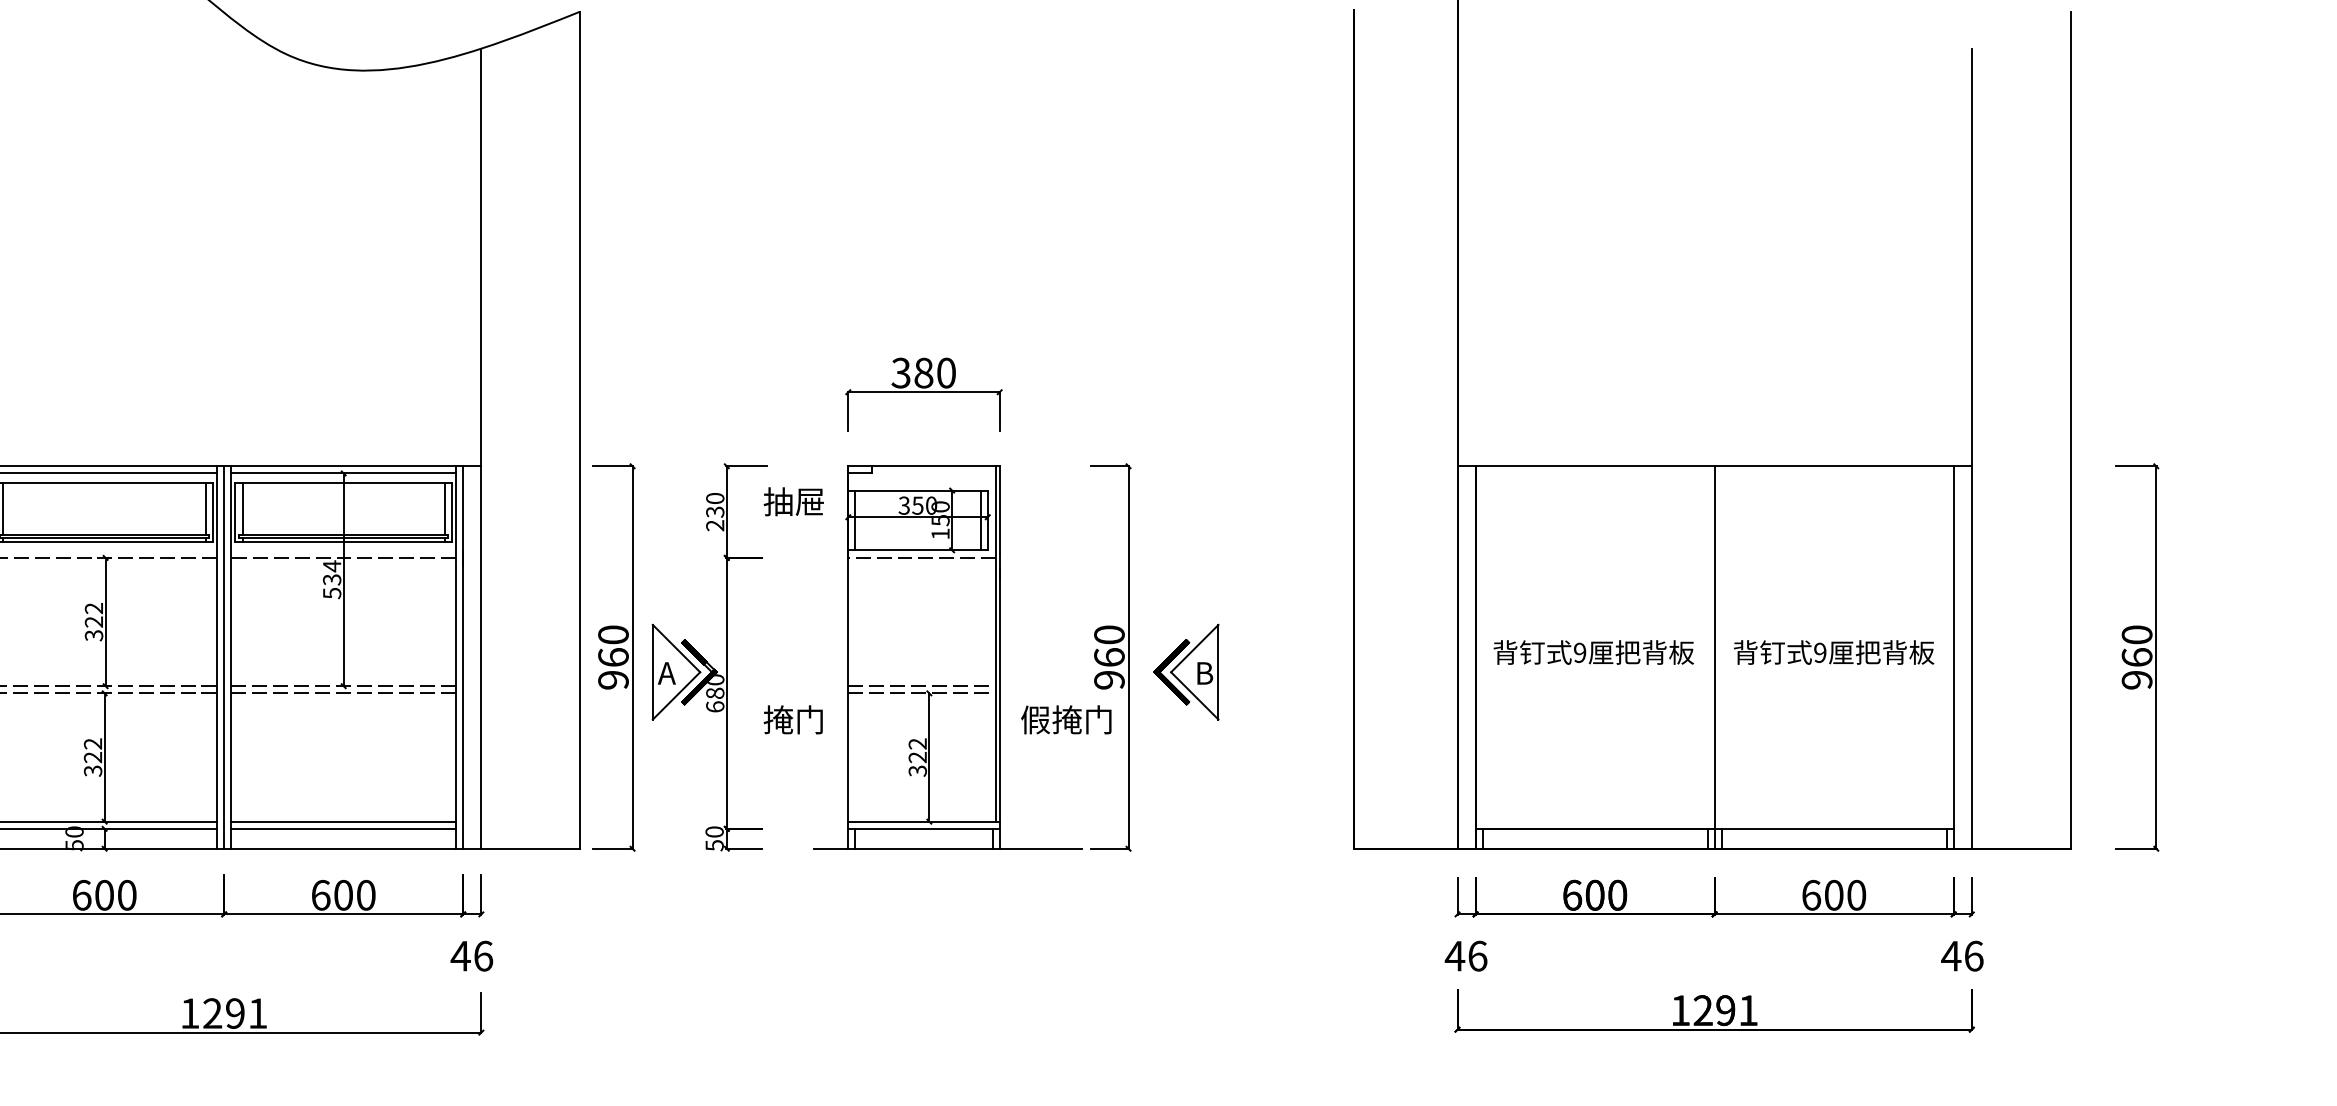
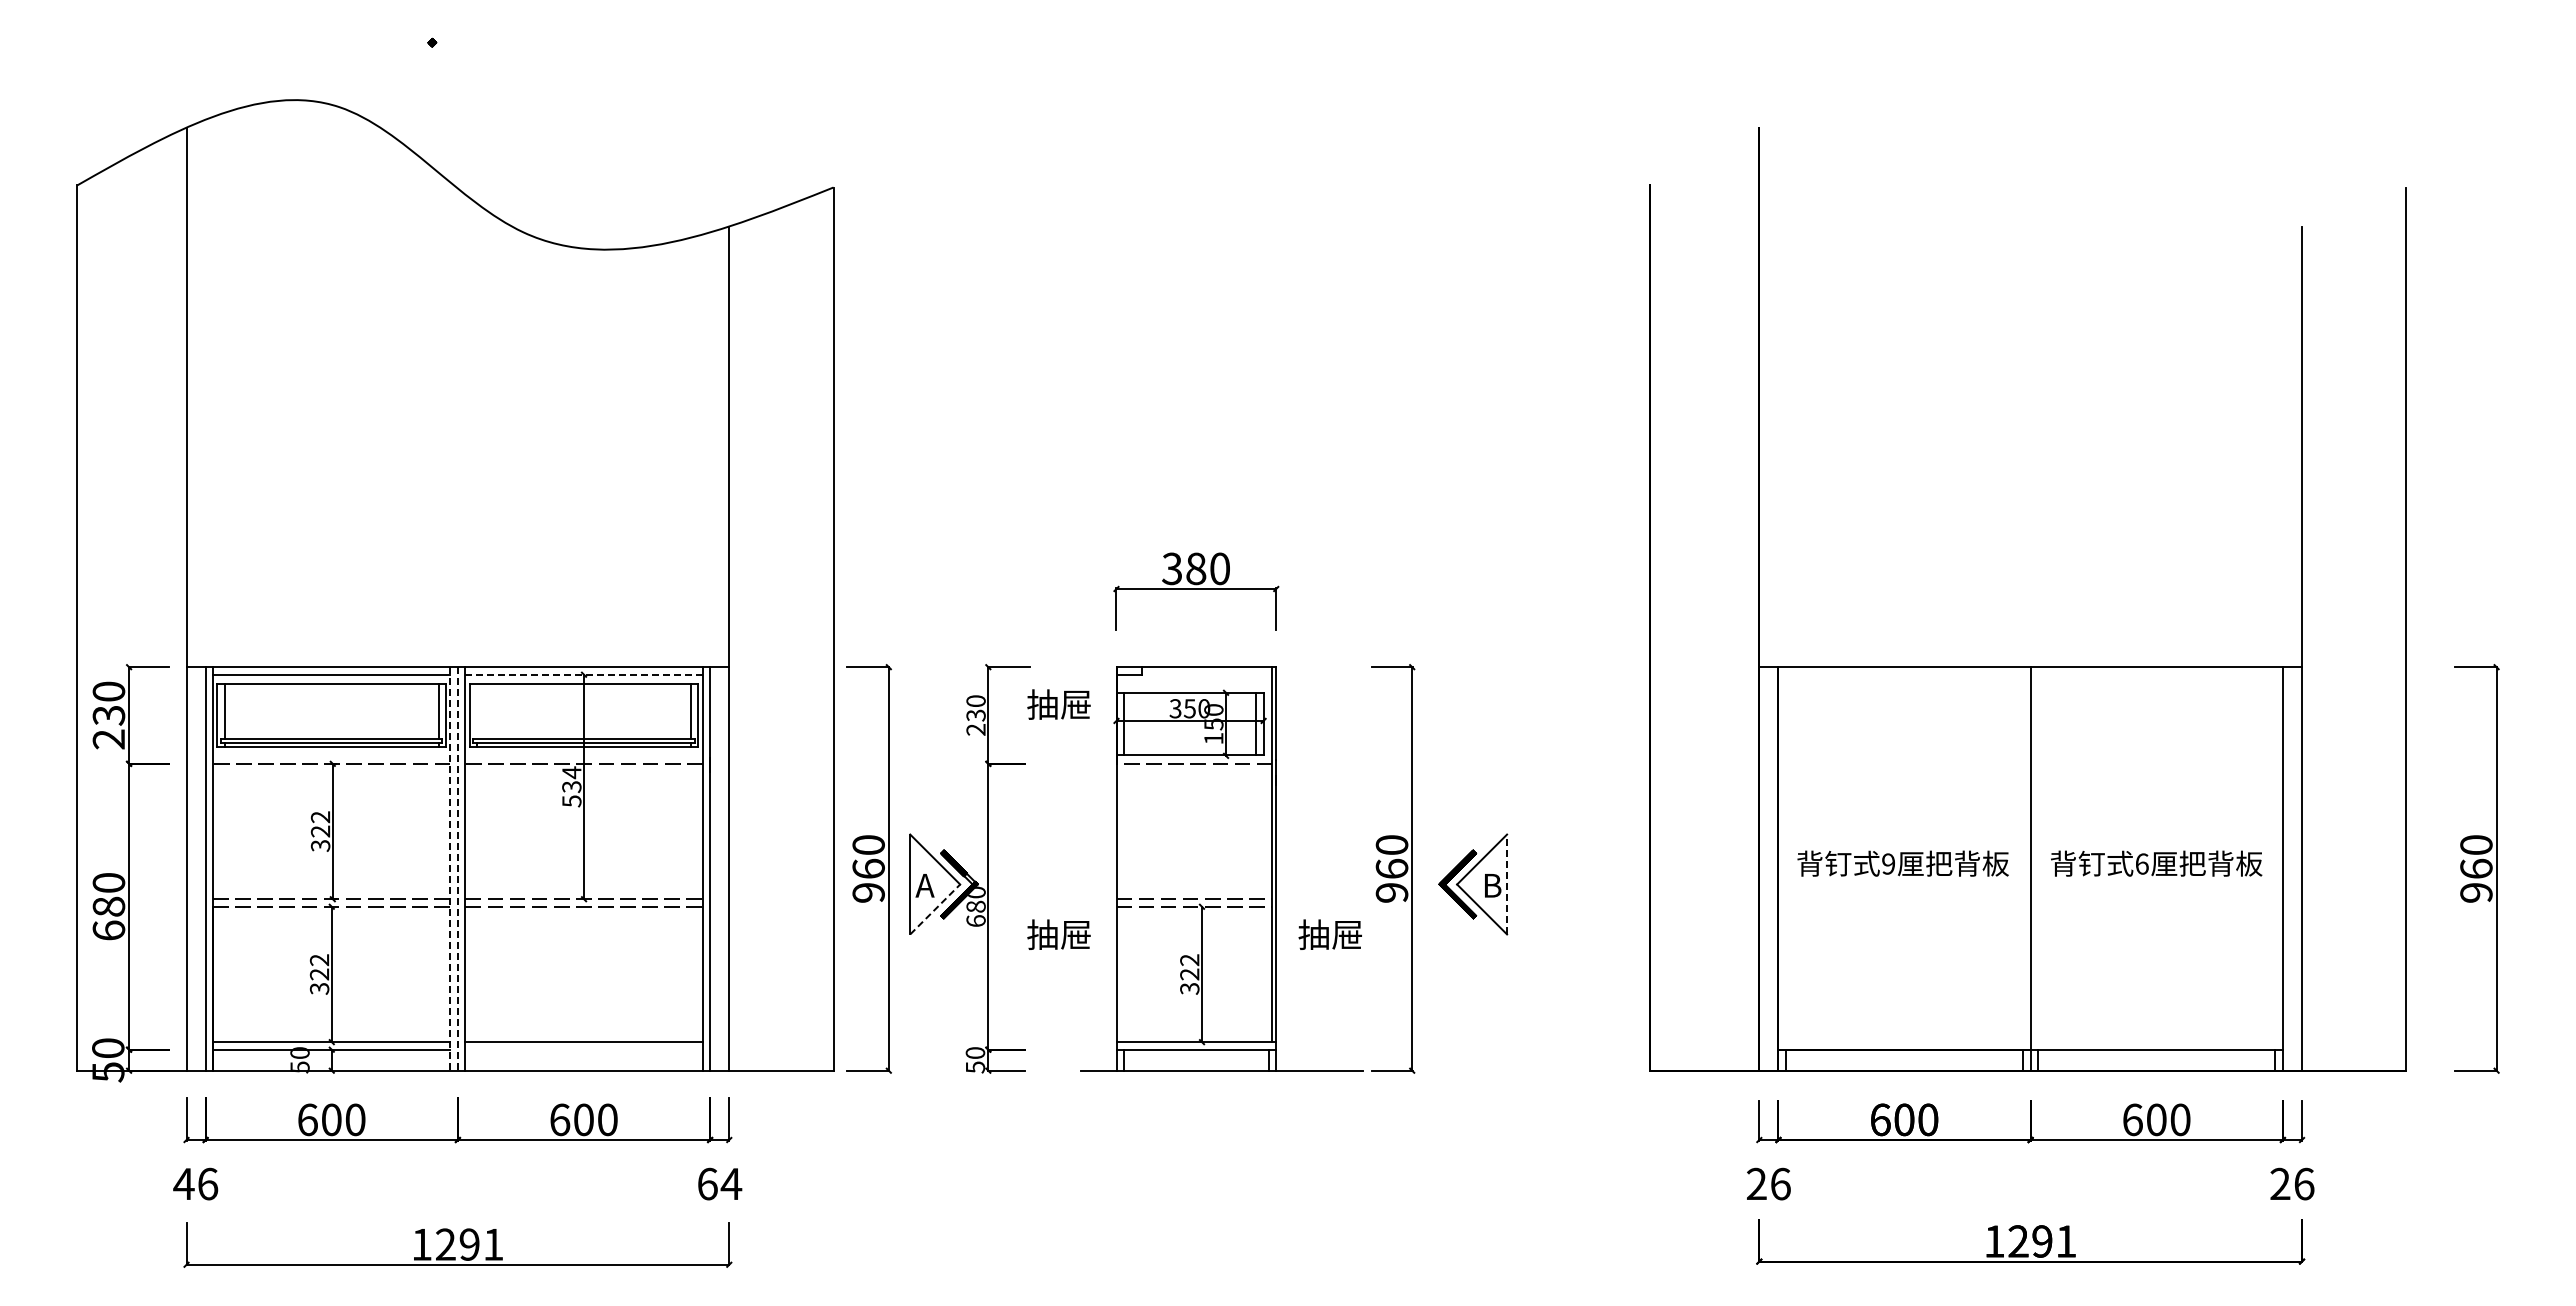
line: (344, 473) -> (584, 674), solid -> dashed
line: (242, 508) -> (477, 711), removed
text: (1819, 652) -> (2141, 863), 9 -> 6
line: (217, 657) -> (450, 868), solid -> dashed
line: (223, 657) -> (457, 868), solid -> dashed
line: (1218, 672) -> (1507, 884), solid -> dashed
line: (676, 695) -> (935, 909), solid -> dashed
text: (794, 719) -> (1059, 934), 掩门 -> 抽屉
text: (1066, 719) -> (1346, 934), 假掩门 -> 抽屉
line: (343, 828) -> (583, 1049), removed
text: (472, 955) -> (719, 1183), 46 -> 64
text: (1454, 955) -> (1756, 1183), 46 -> 26
text: (1951, 955) -> (2280, 1183), 46 -> 26

